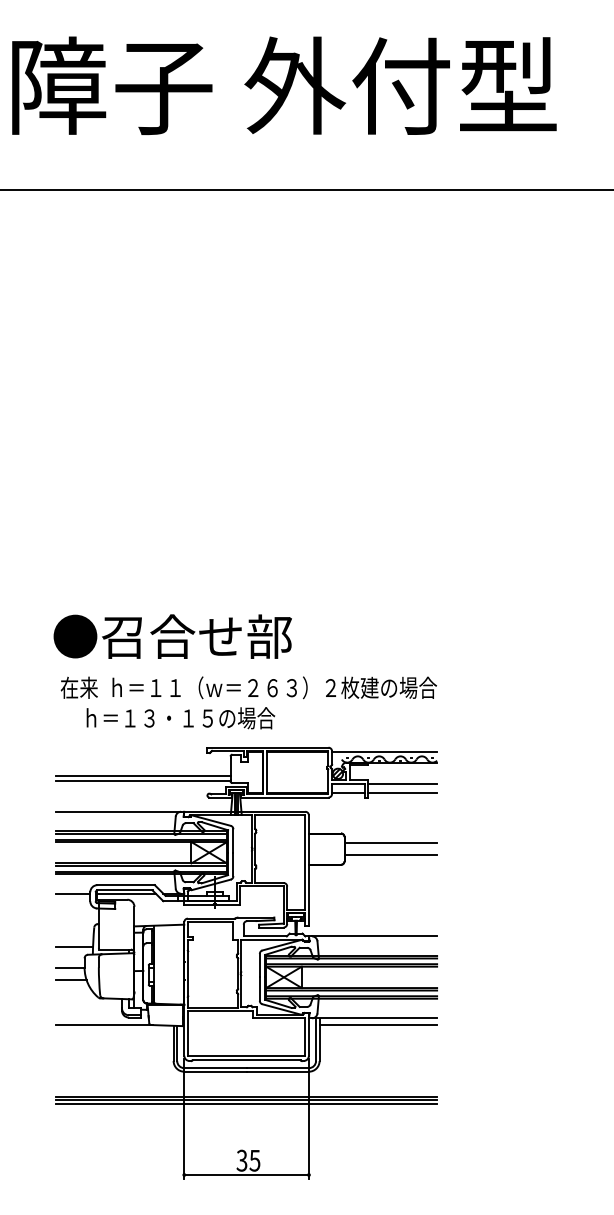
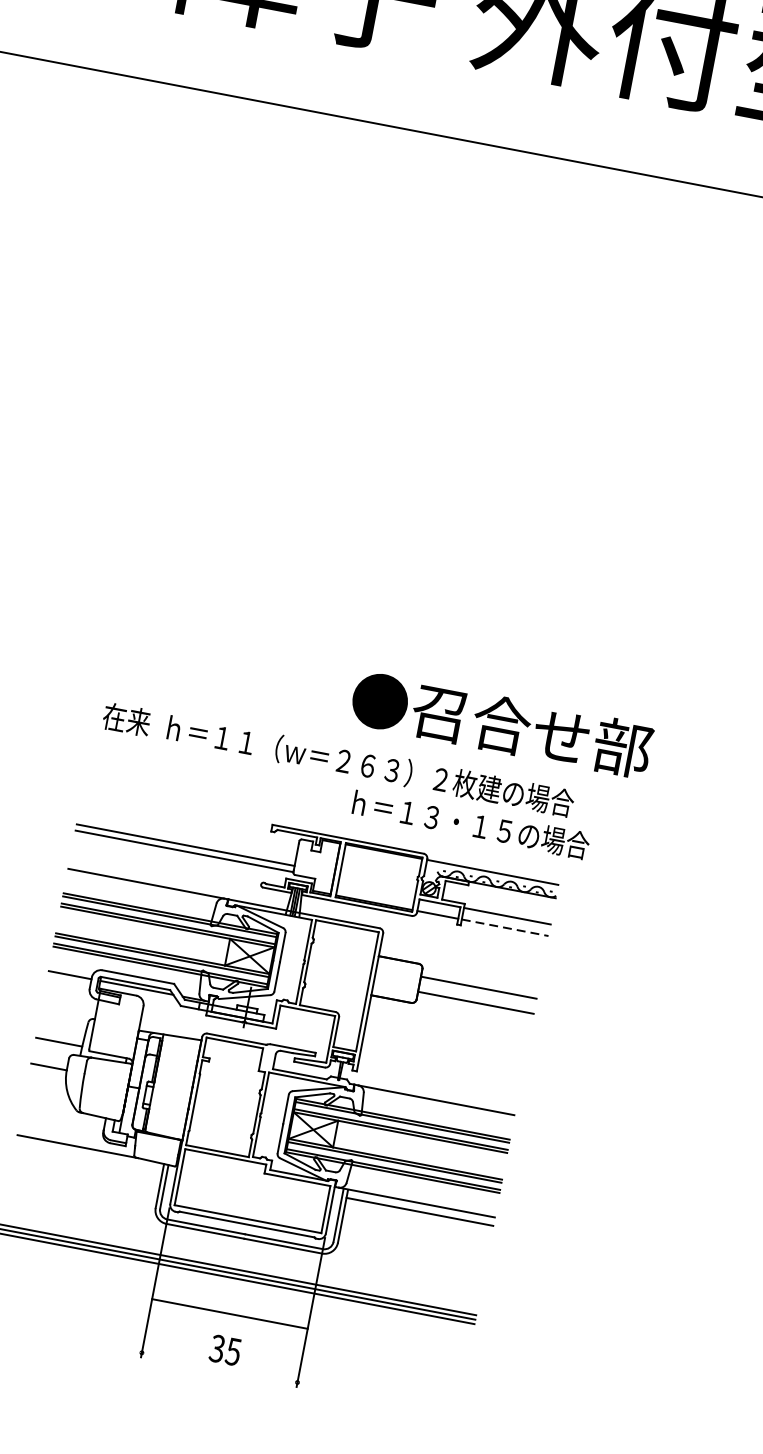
text: (172, 636) -> (501, 724), moved
text: (180, 718) -> (470, 824), moved
line: (402, 792) -> (505, 927), solid -> dashed
line: (71, 979) -> (47, 1081), removed
line: (246, 1174) -> (229, 1313), moved

